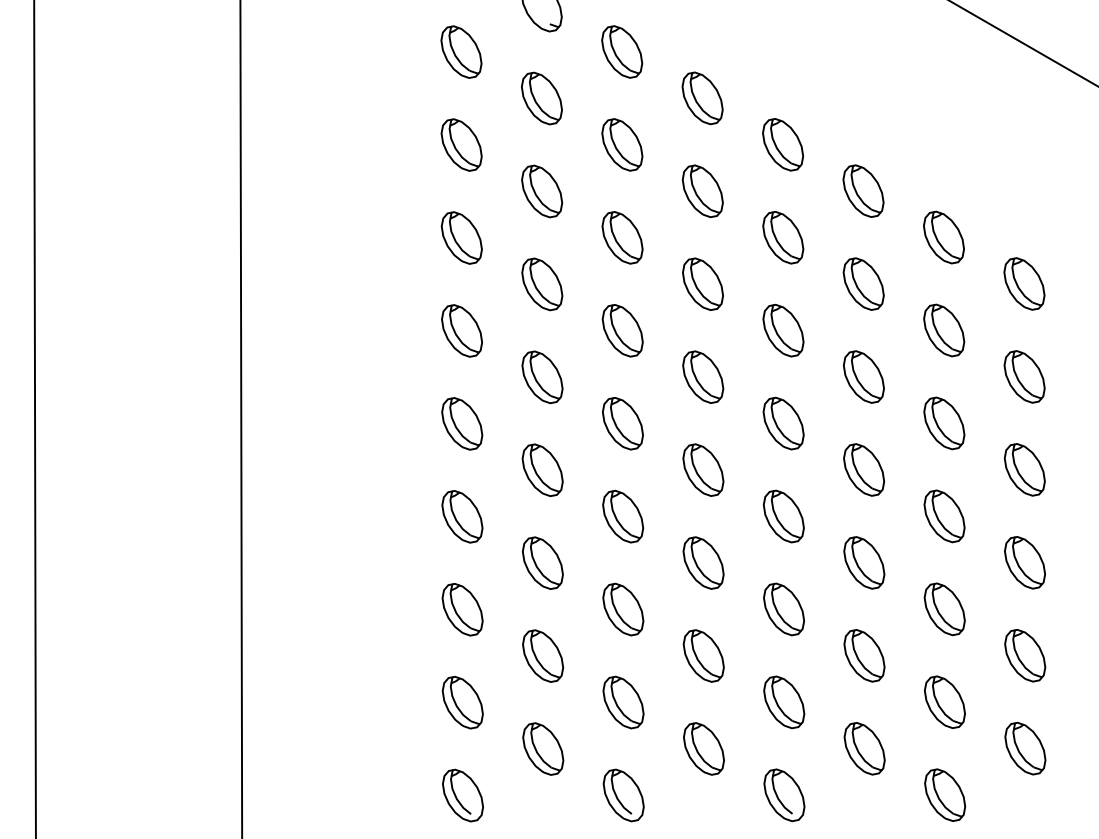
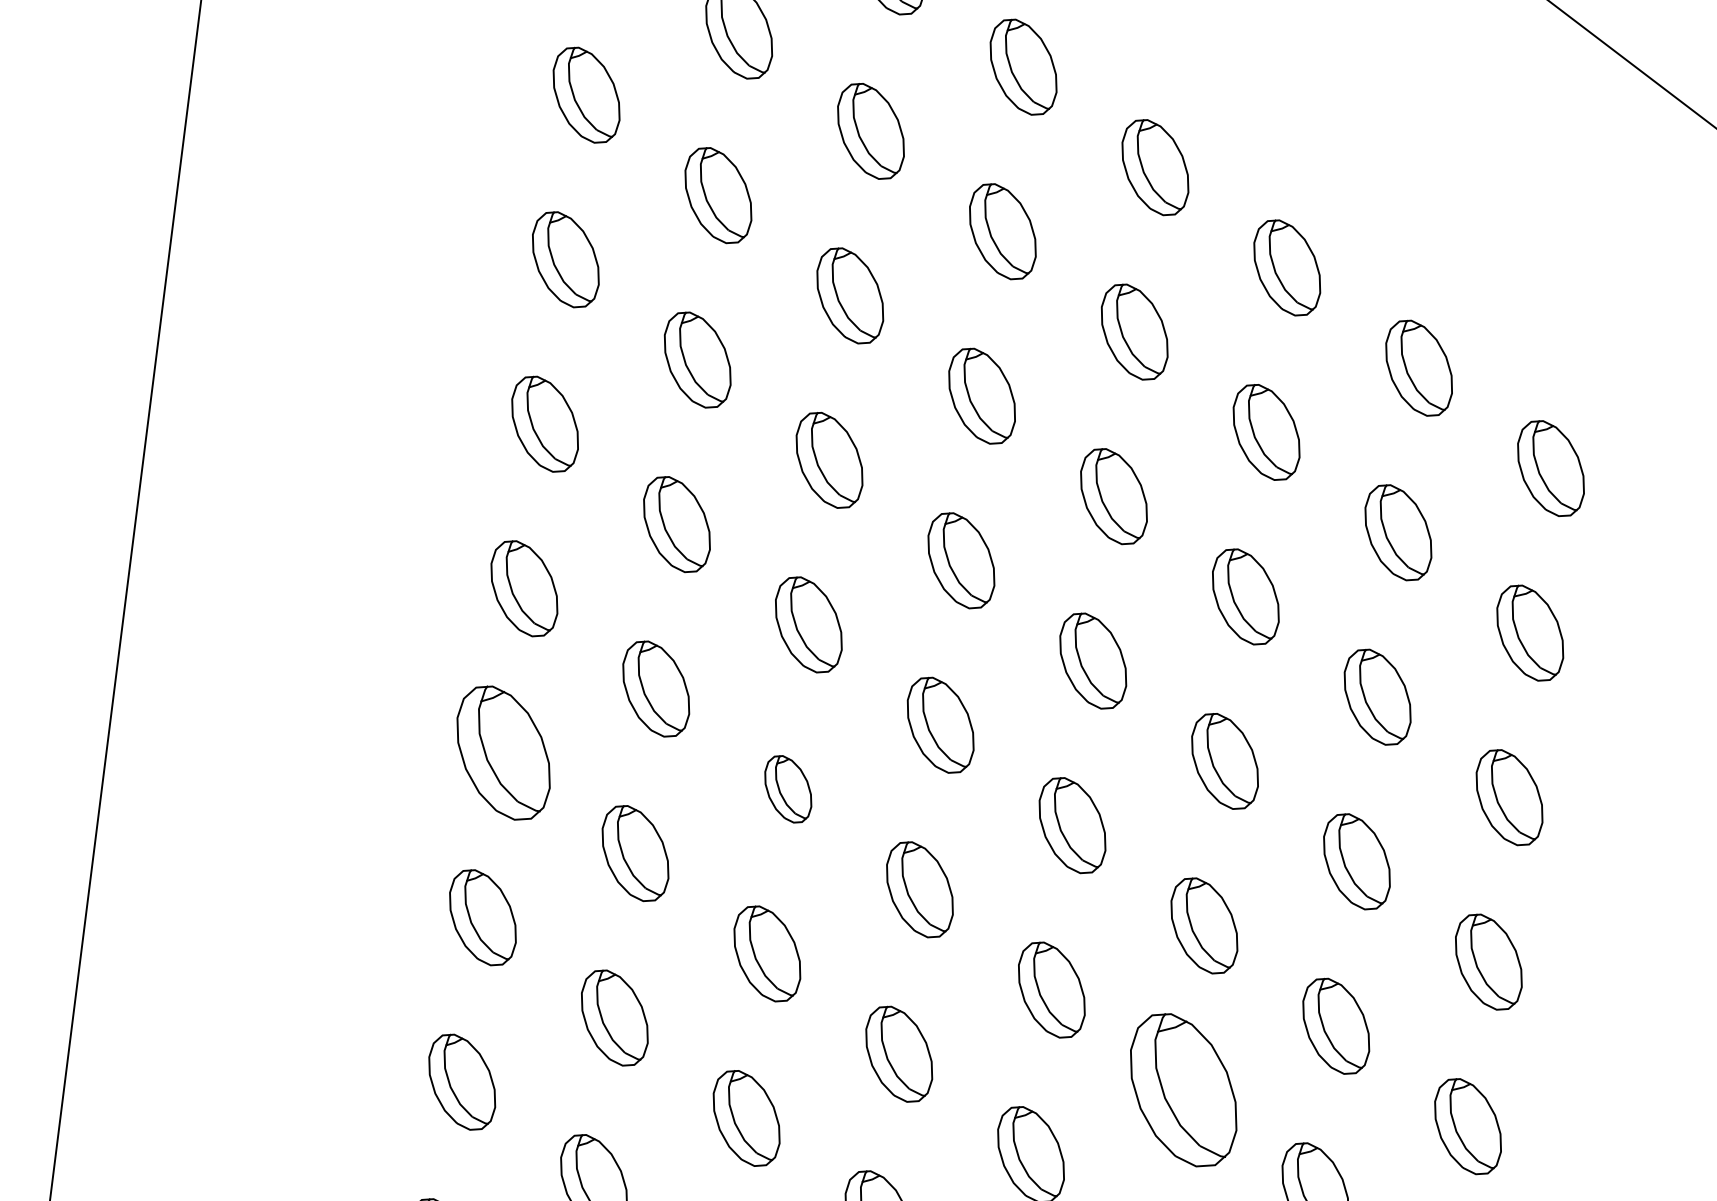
part: (462, 516) -> (503, 752), size x1.4
part: (623, 516) -> (788, 789), size x0.7
part: (864, 655) -> (1183, 1089), size x1.6

